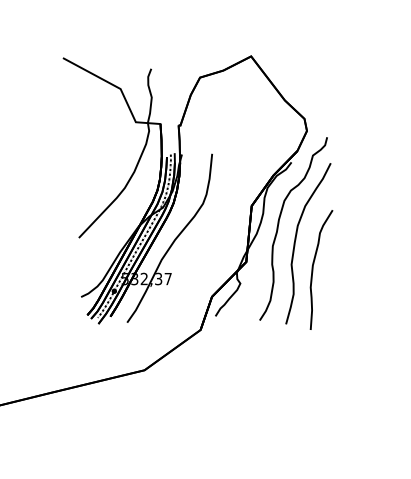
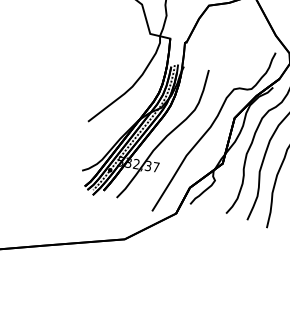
curve: (224, 224) -> (209, 129), added

